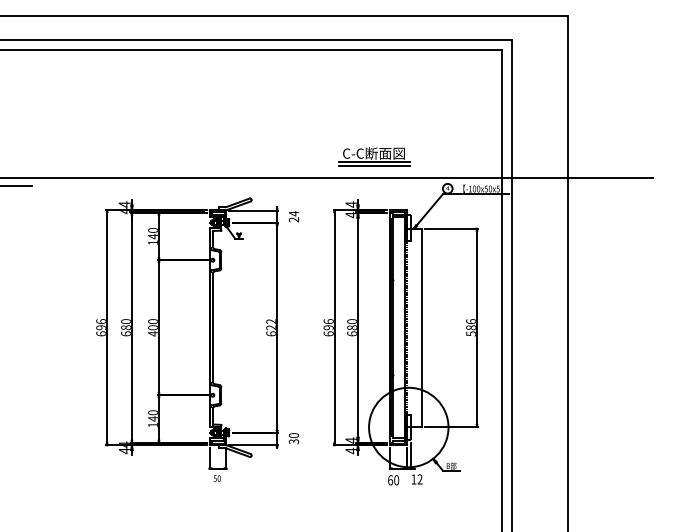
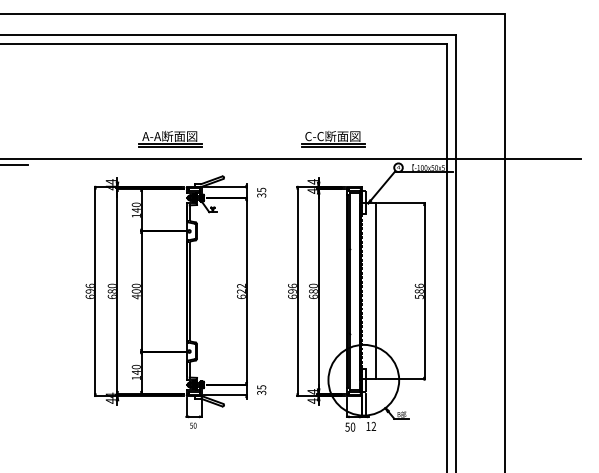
part: (191, 155) -> (170, 138), added
text: (293, 216) -> (261, 192), 24 -> 35
text: (293, 435) -> (261, 387), 30 -> 35
text: (390, 479) -> (347, 426), 60 -> 50

